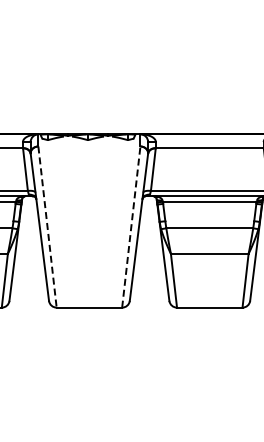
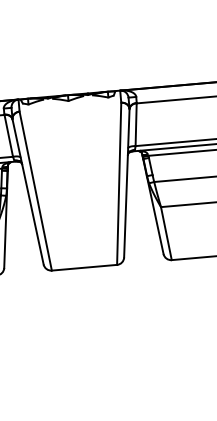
line: (131, 226) -> (119, 183), dashed -> solid
line: (47, 227) -> (35, 191), dashed -> solid

